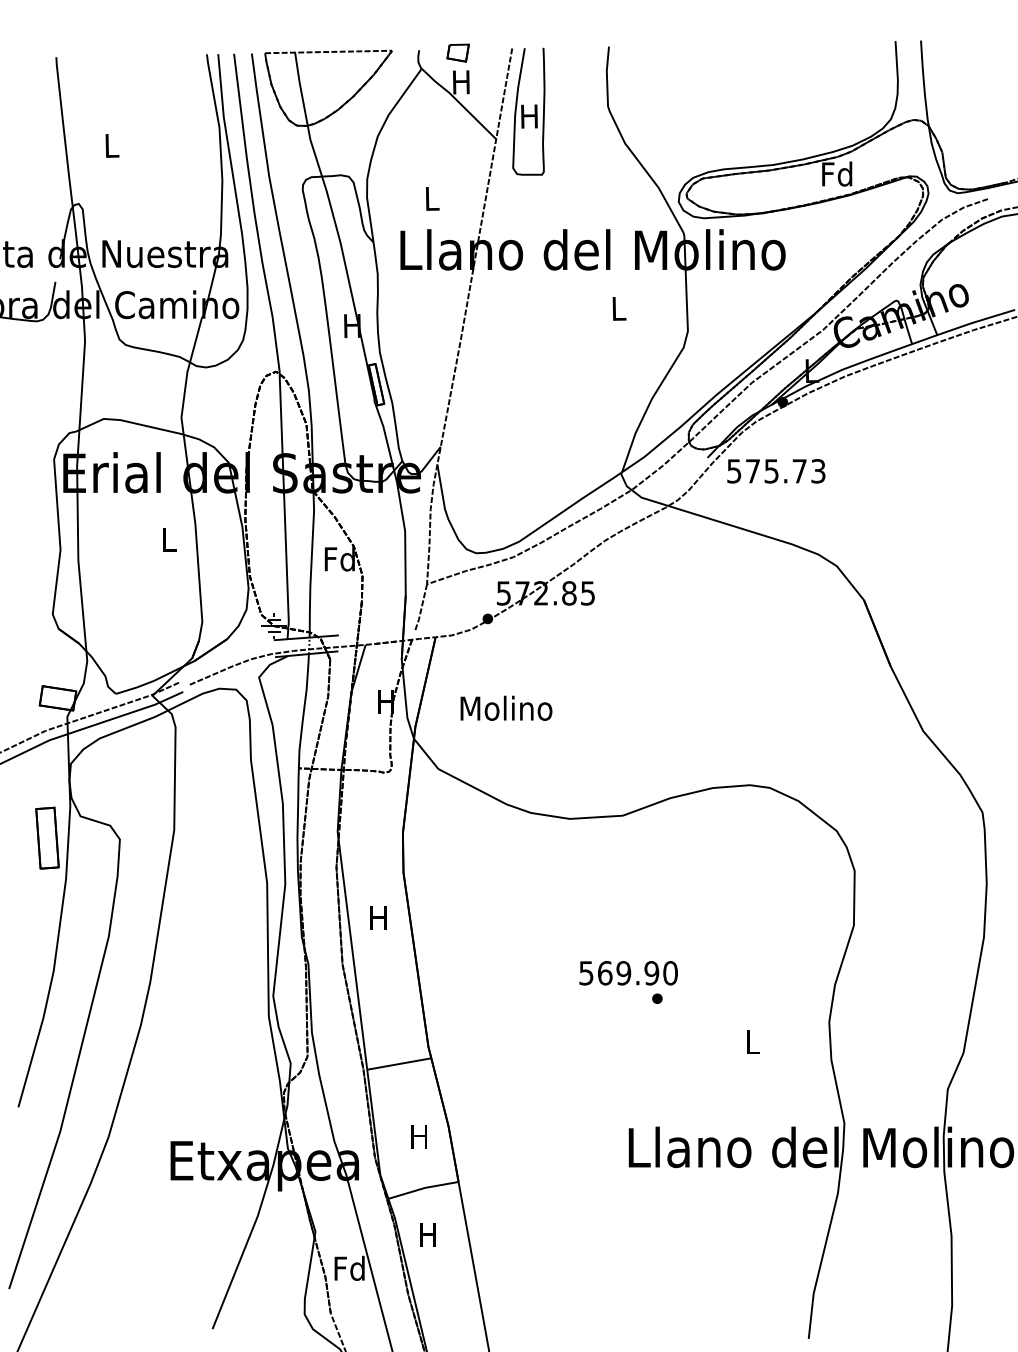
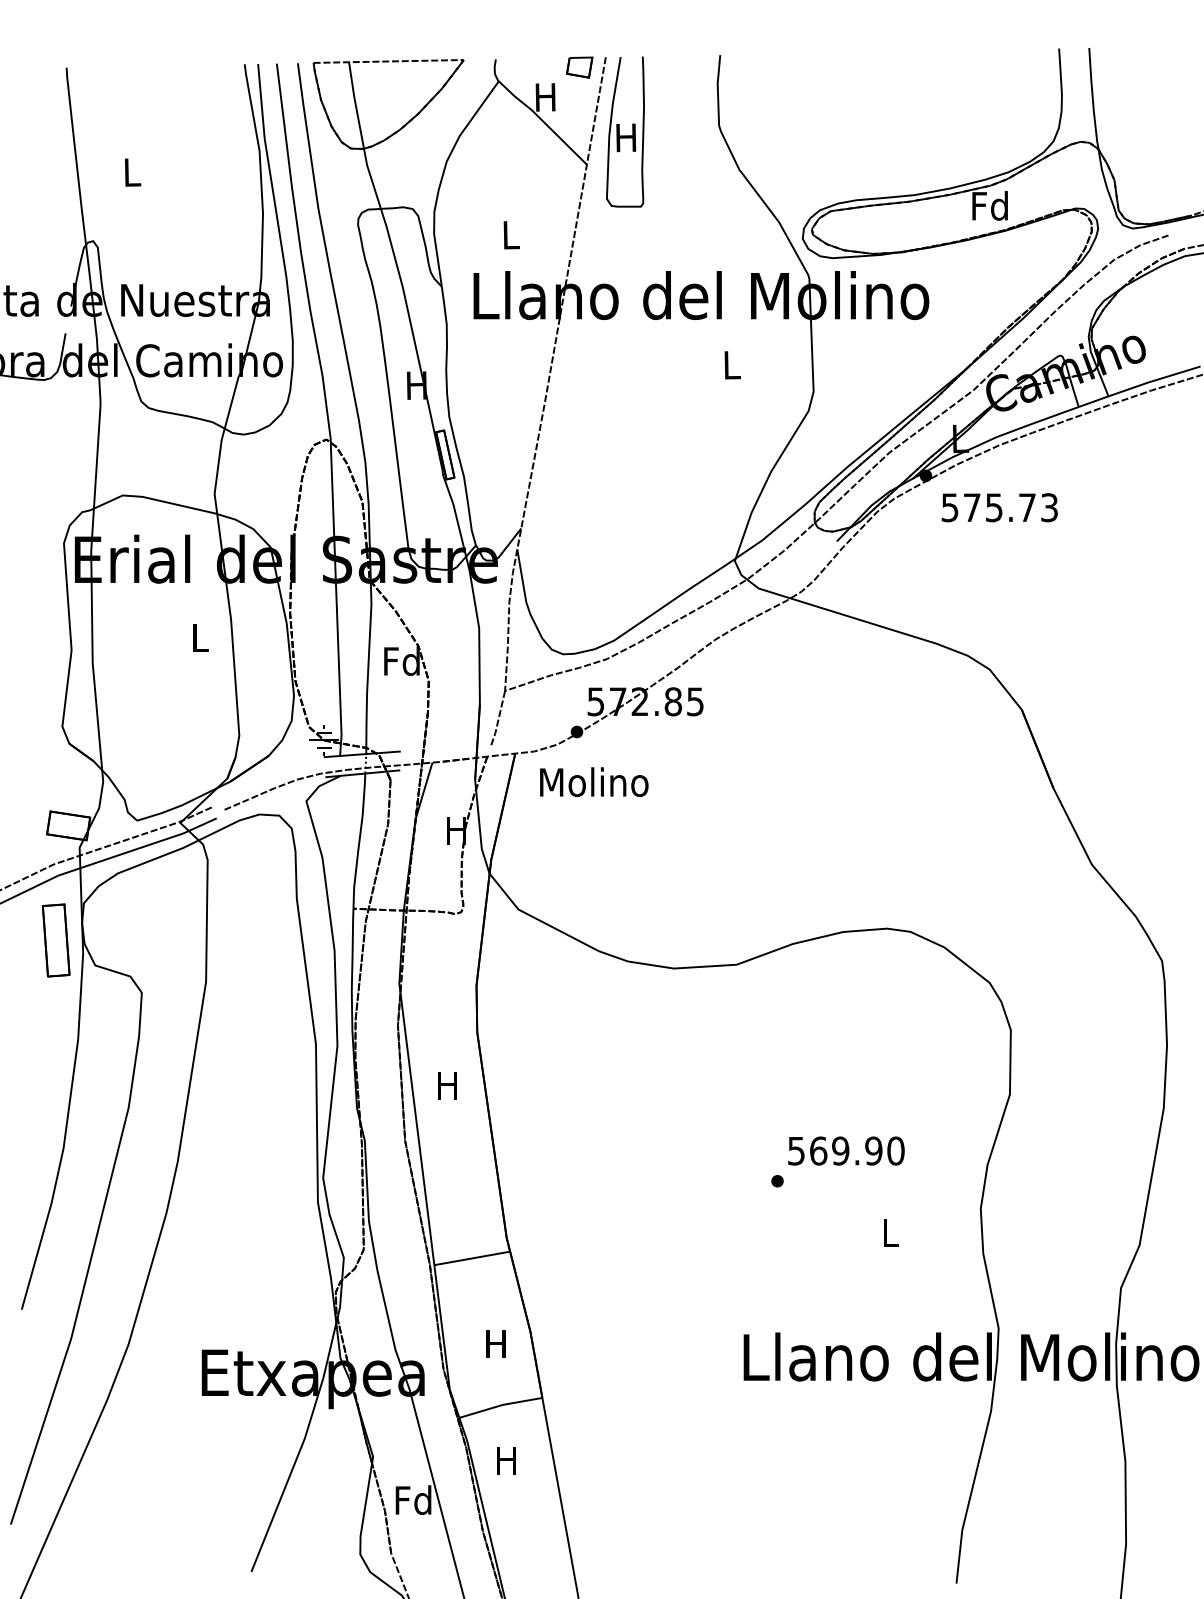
part: (457, 52) -> (578, 66), moved
text: (776, 471) -> (999, 507), moved
text: (506, 707) -> (594, 781), moved
part: (47, 837) -> (56, 939), moved
text: (628, 973) -> (846, 1151), moved

